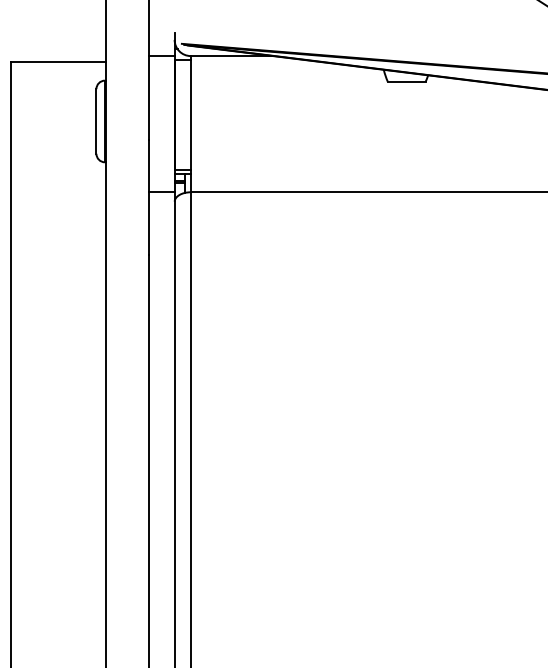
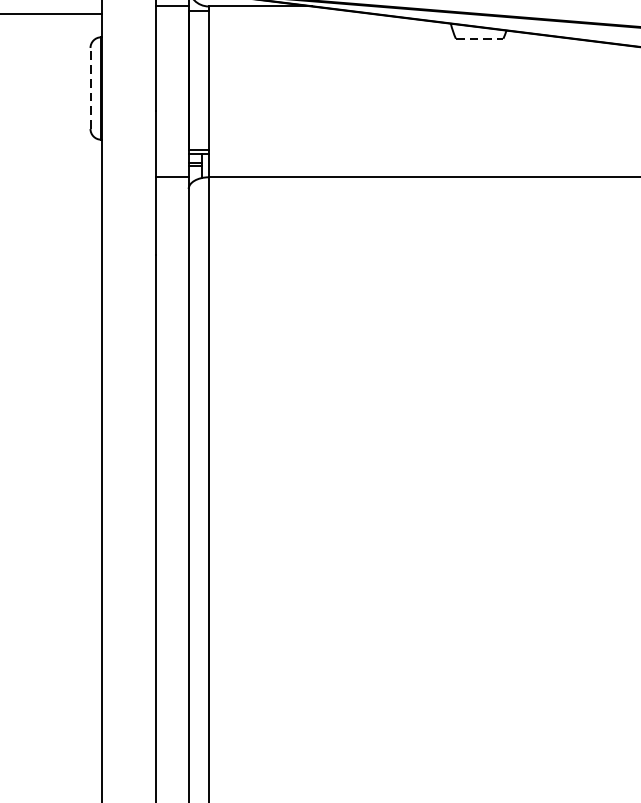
line: (406, 81) -> (479, 38), solid -> dashed
line: (96, 120) -> (90, 87), solid -> dashed

